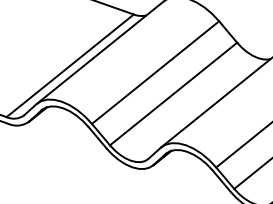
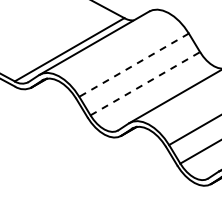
line: (154, 73) -> (133, 65), solid -> dashed
line: (173, 93) -> (145, 83), solid -> dashed

